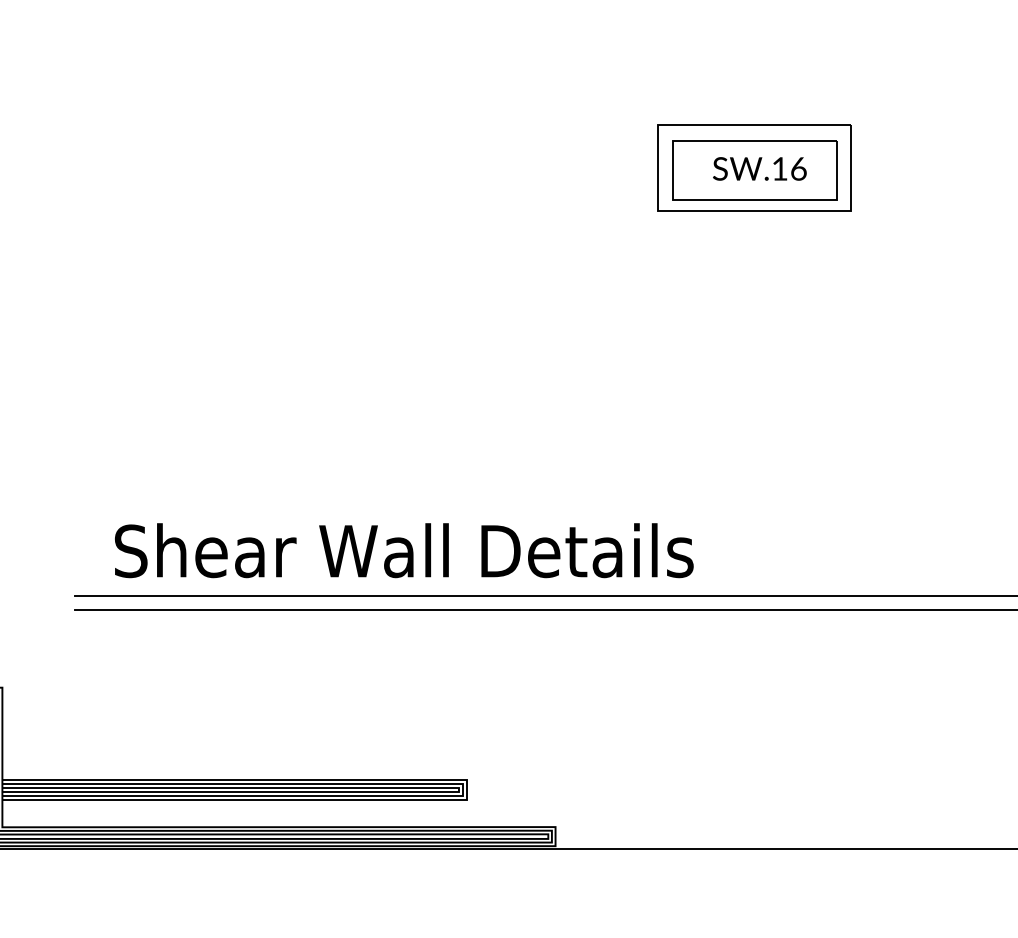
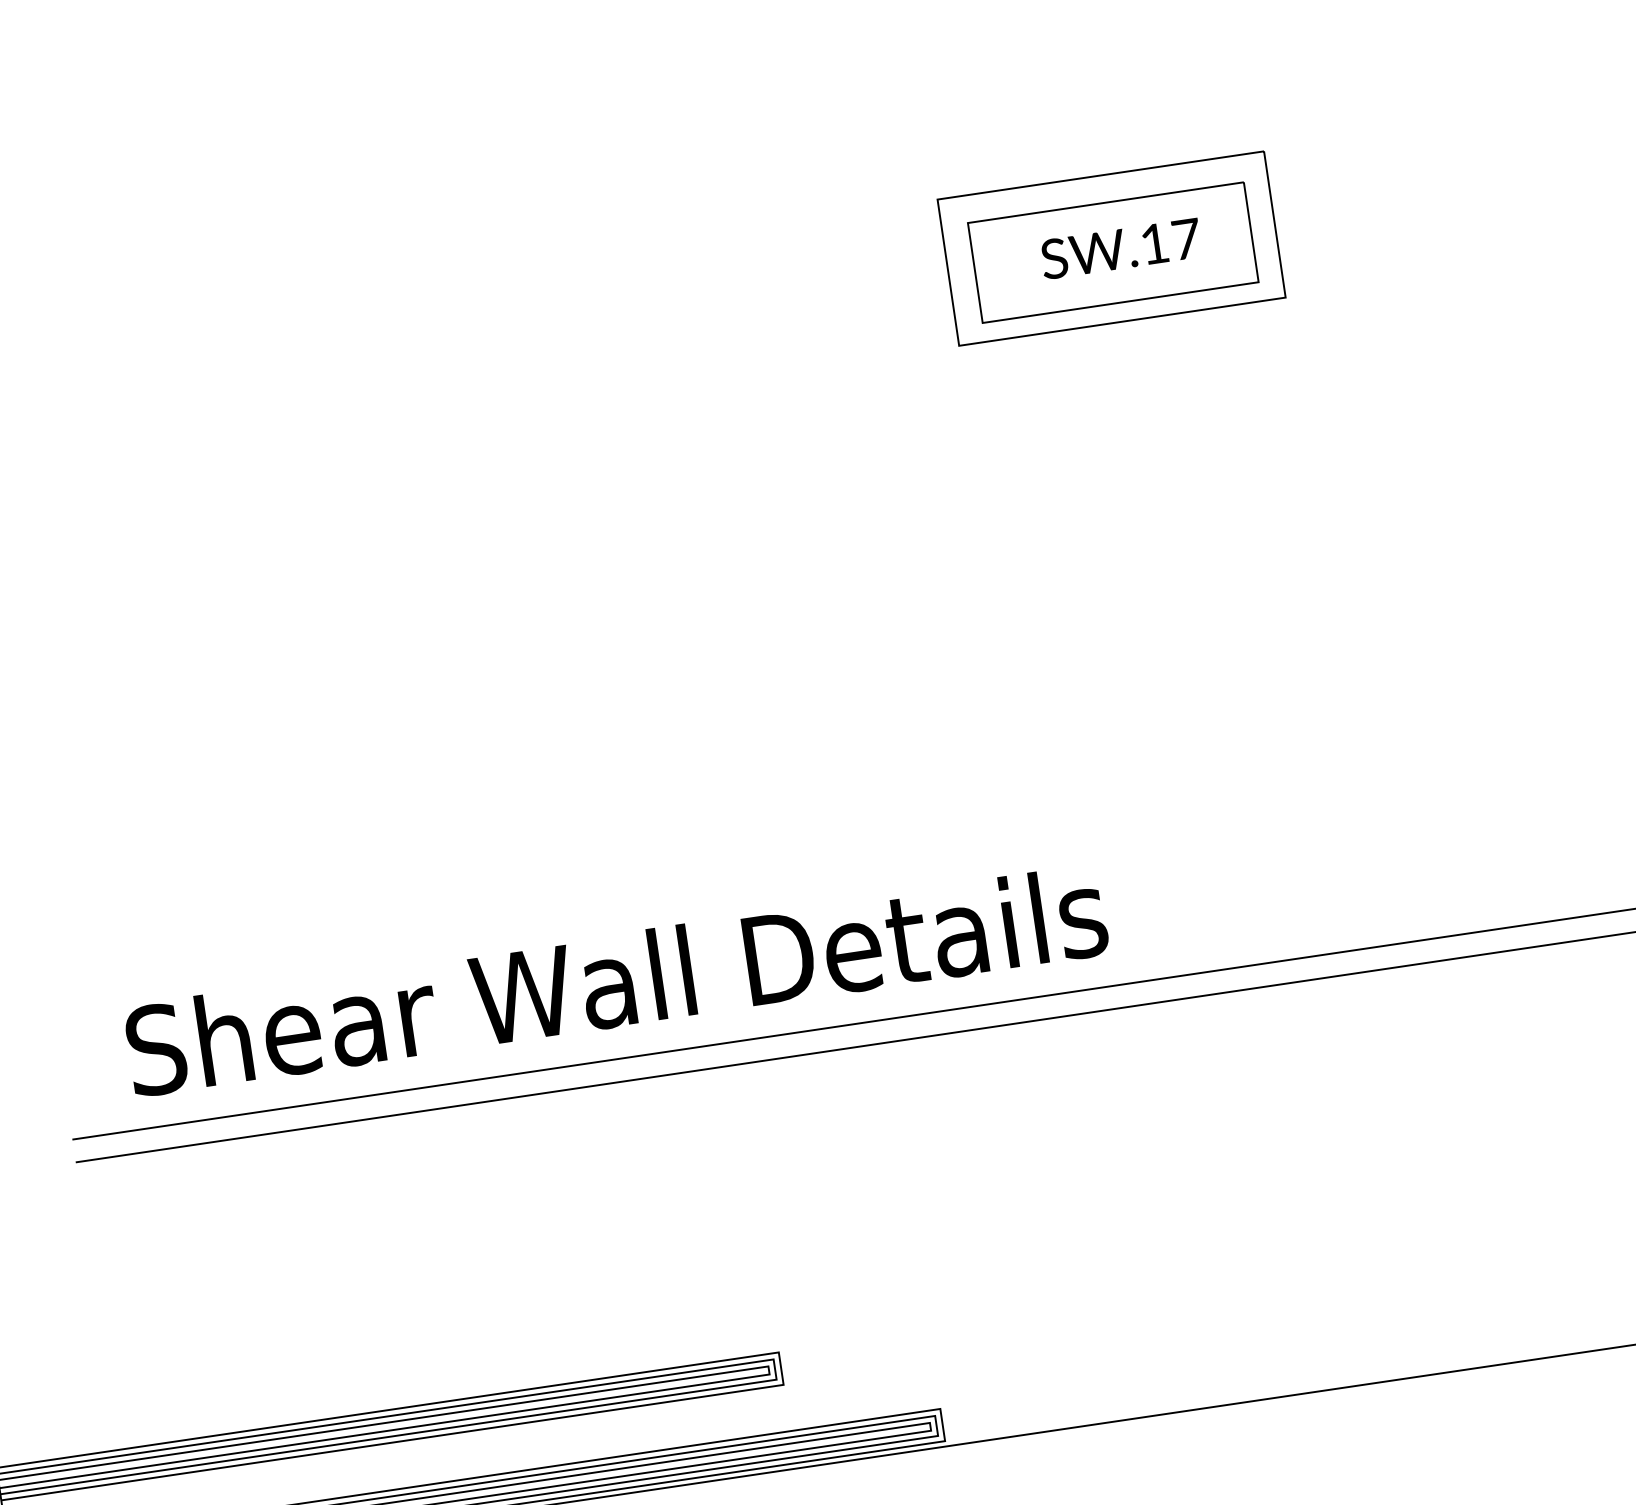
text: (798, 168) -> (1185, 238), SW.16 -> SW.17

